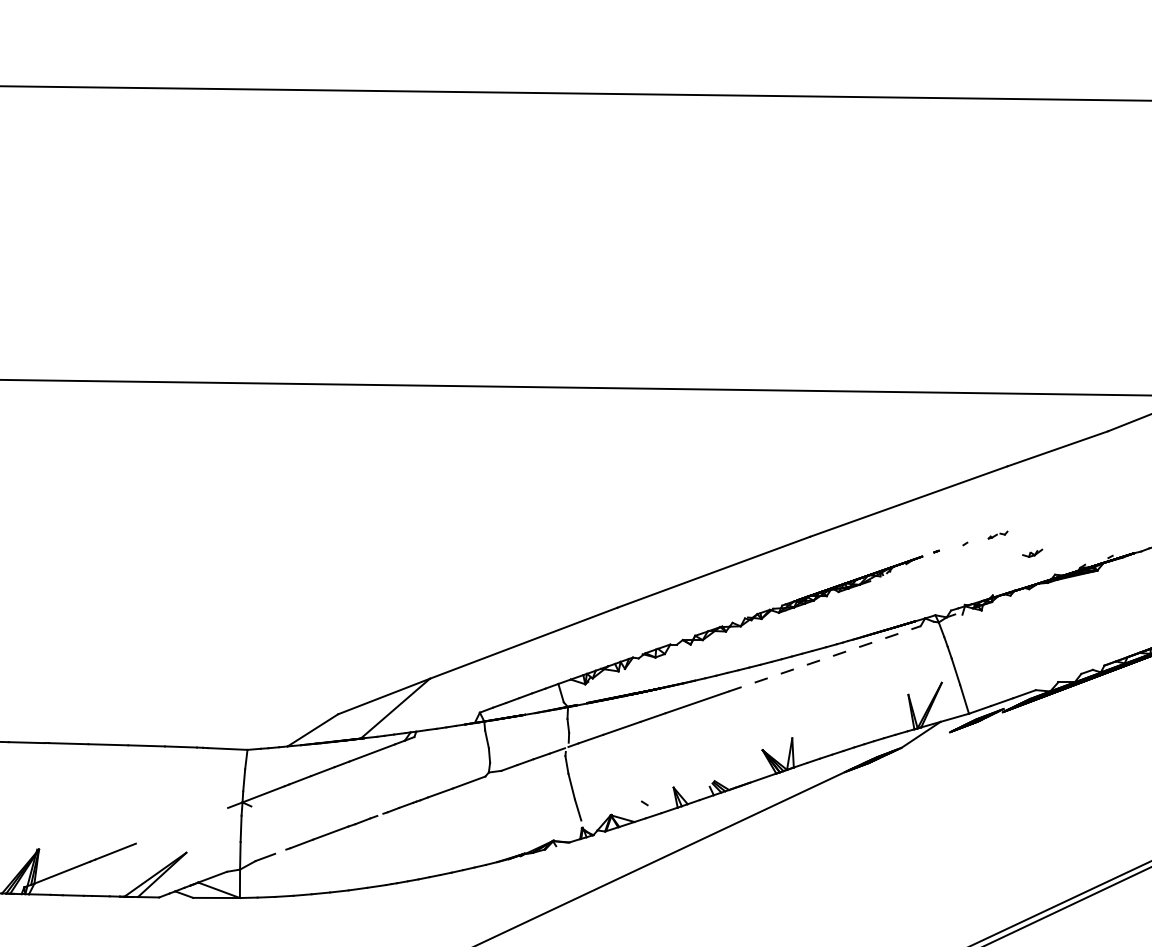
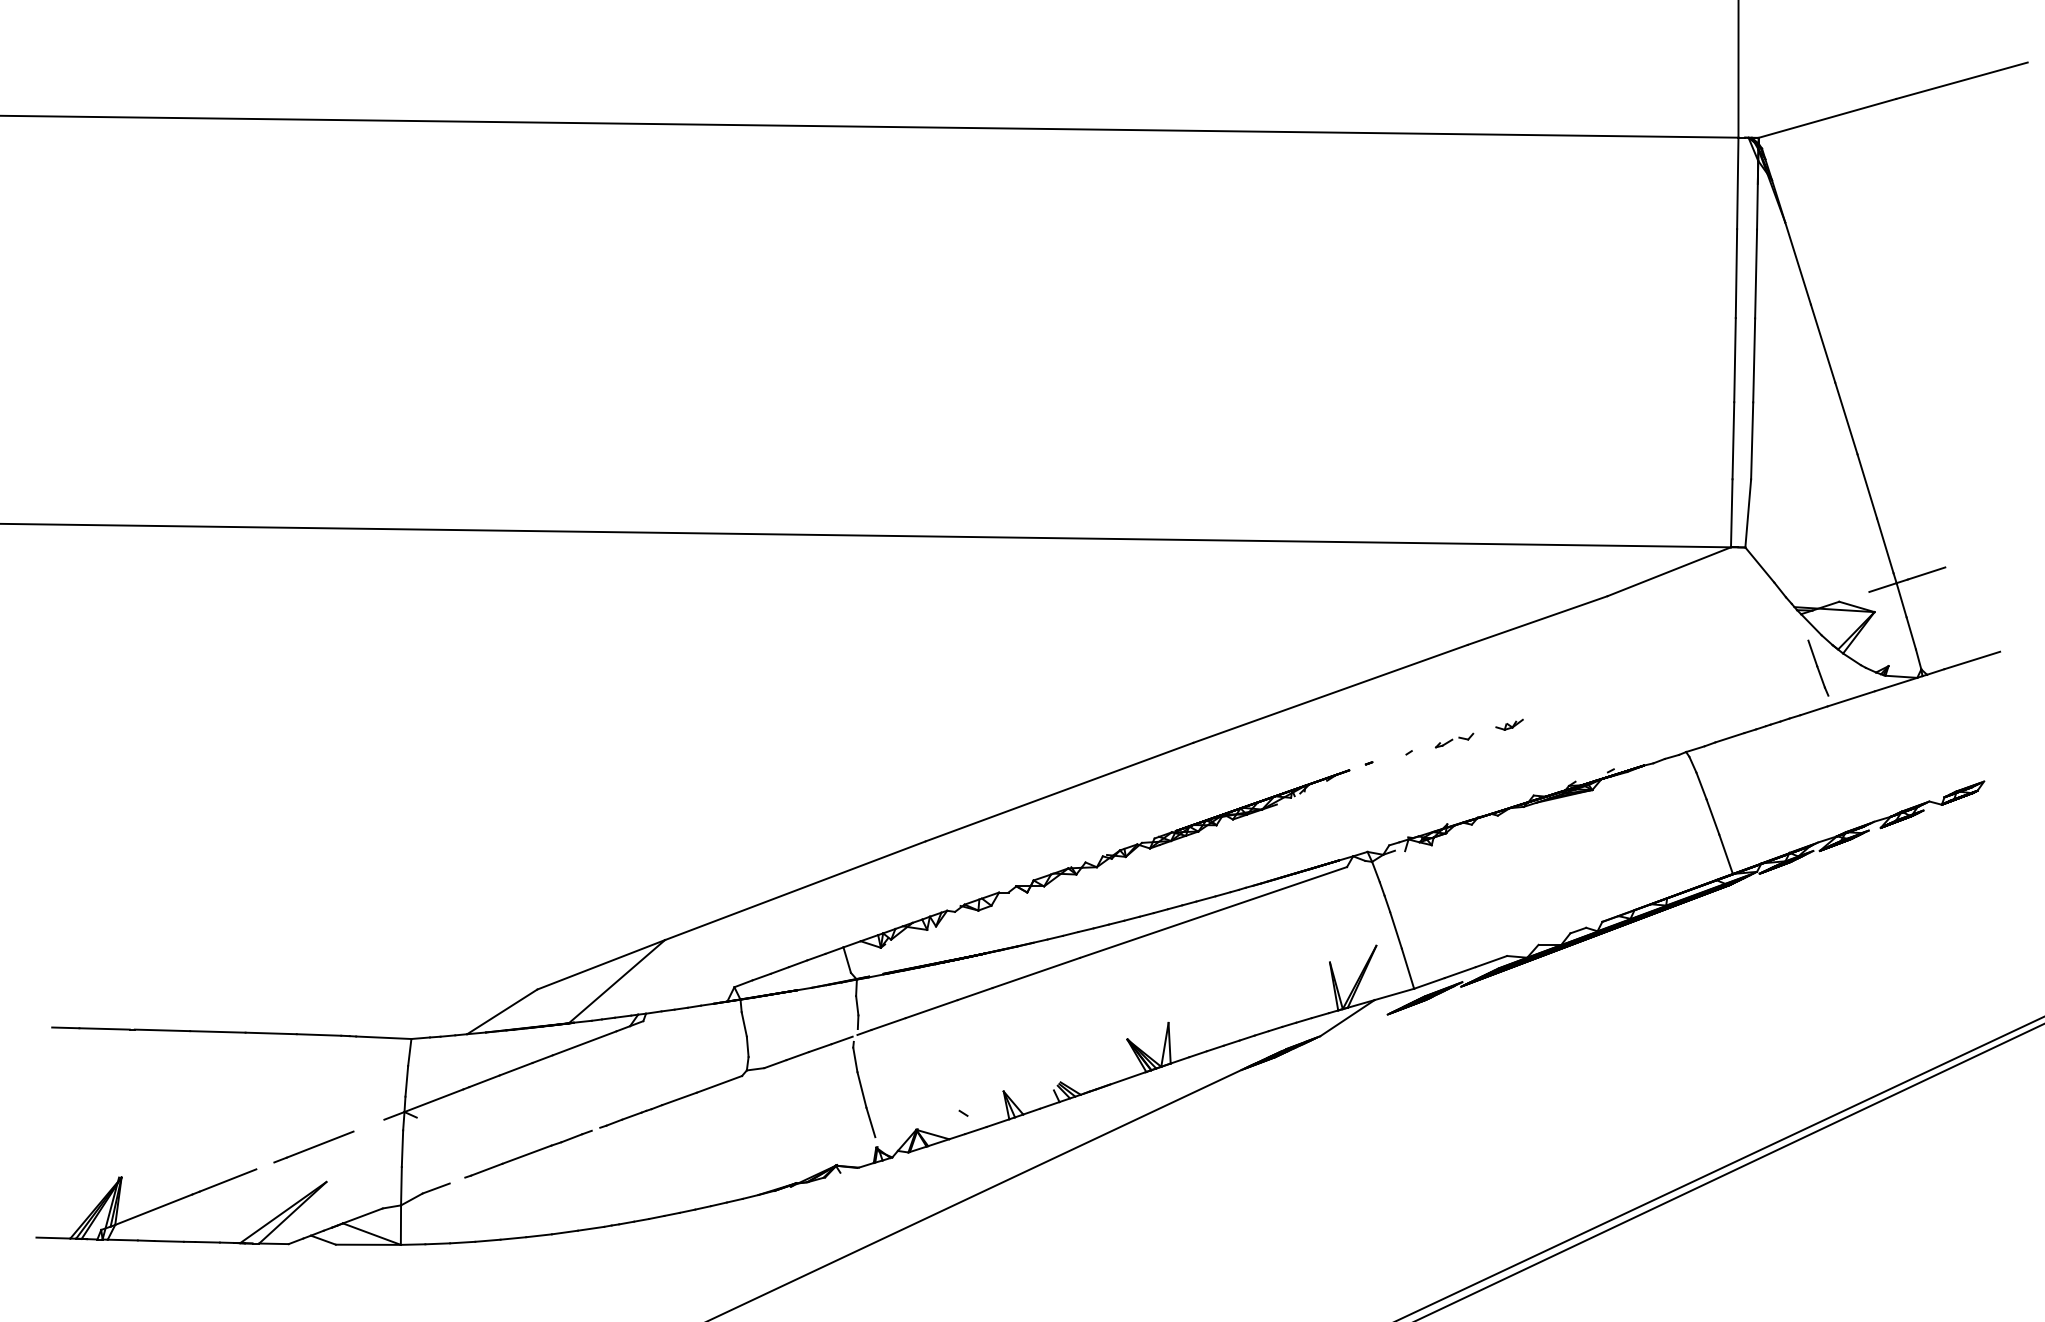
part: (998, 535) -> (1454, 740), size x1.43
part: (1032, 553) -> (1509, 724), moved
line: (825, 658) -> (1214, 912), dashed -> solid
line: (177, 827) -> (313, 1146), added

